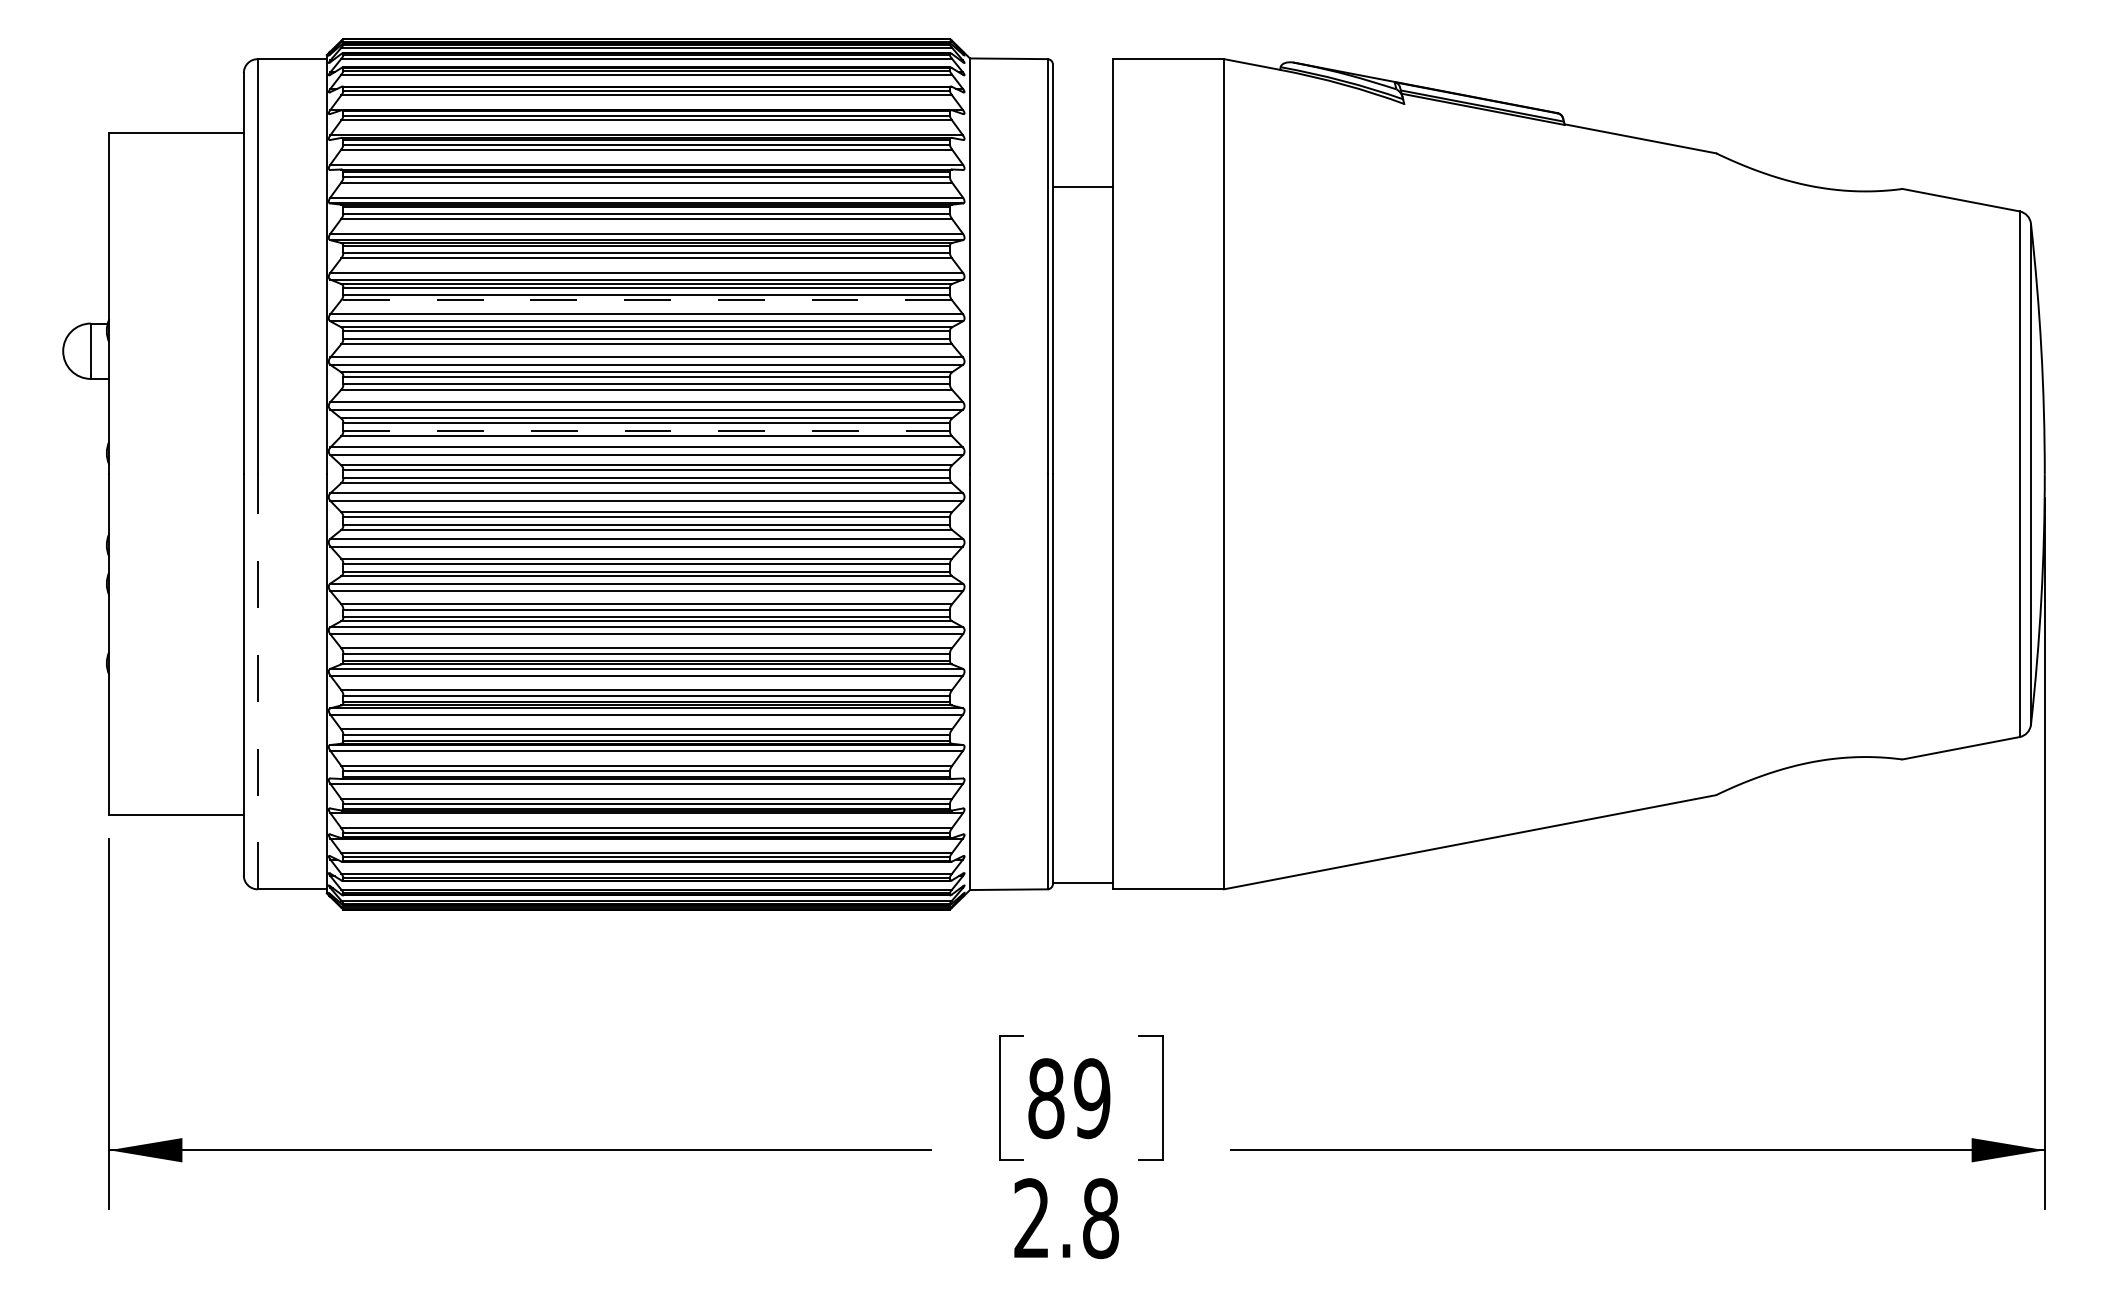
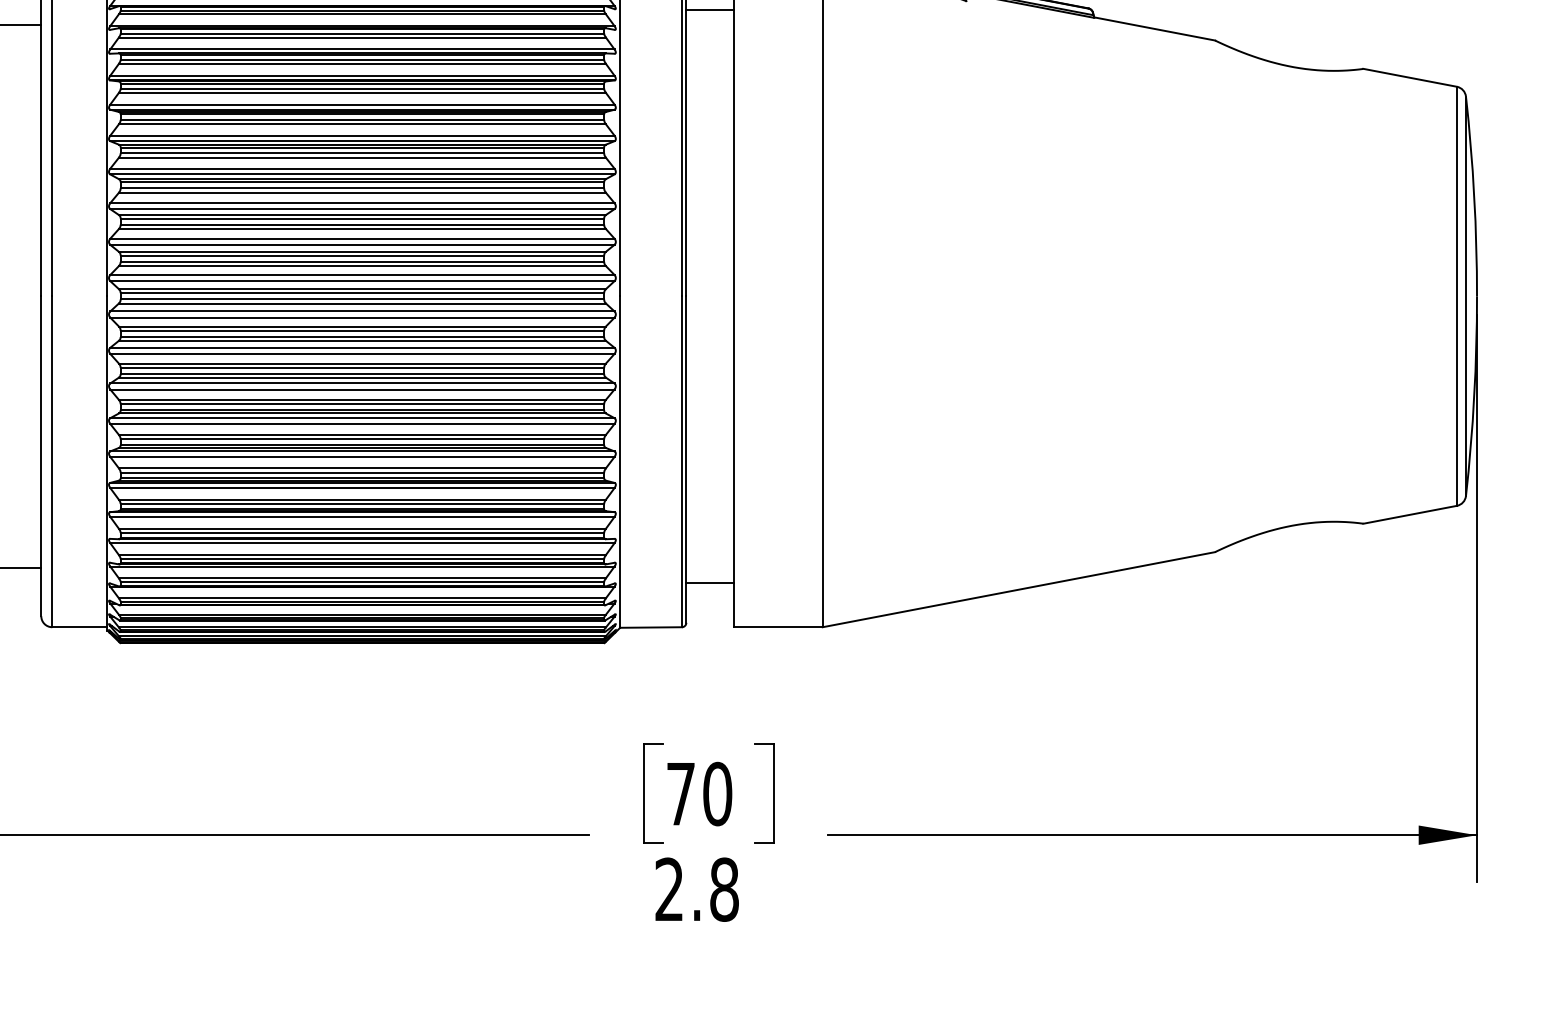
line: (1082, 187) -> (709, 9), moved
line: (646, 300) -> (362, 157), dashed -> solid
line: (647, 431) -> (363, 262), dashed -> solid
line: (257, 681) -> (52, 461), dashed -> solid
line: (1082, 882) -> (709, 582), moved
text: (1069, 1098) -> (699, 793), 89 -> 70

